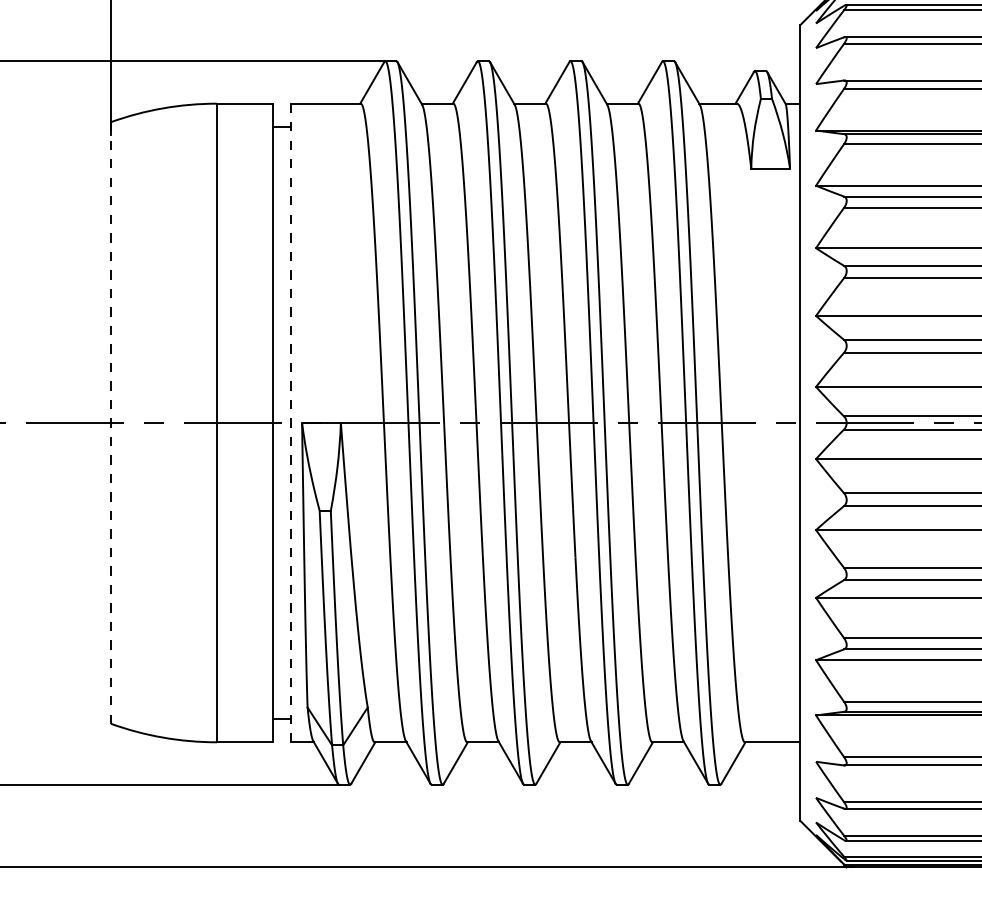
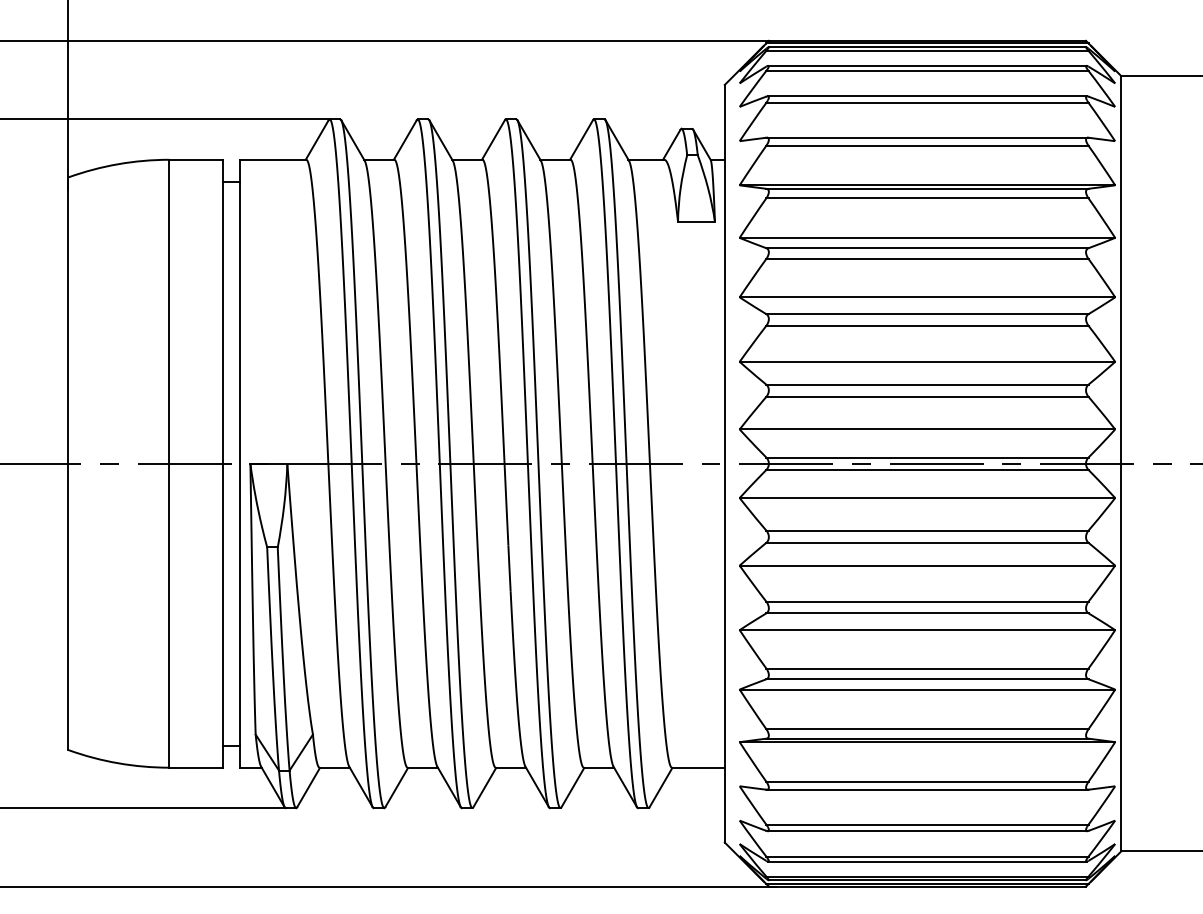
line: (110, 422) -> (68, 463), dashed -> solid
line: (291, 422) -> (240, 463), dashed -> solid

